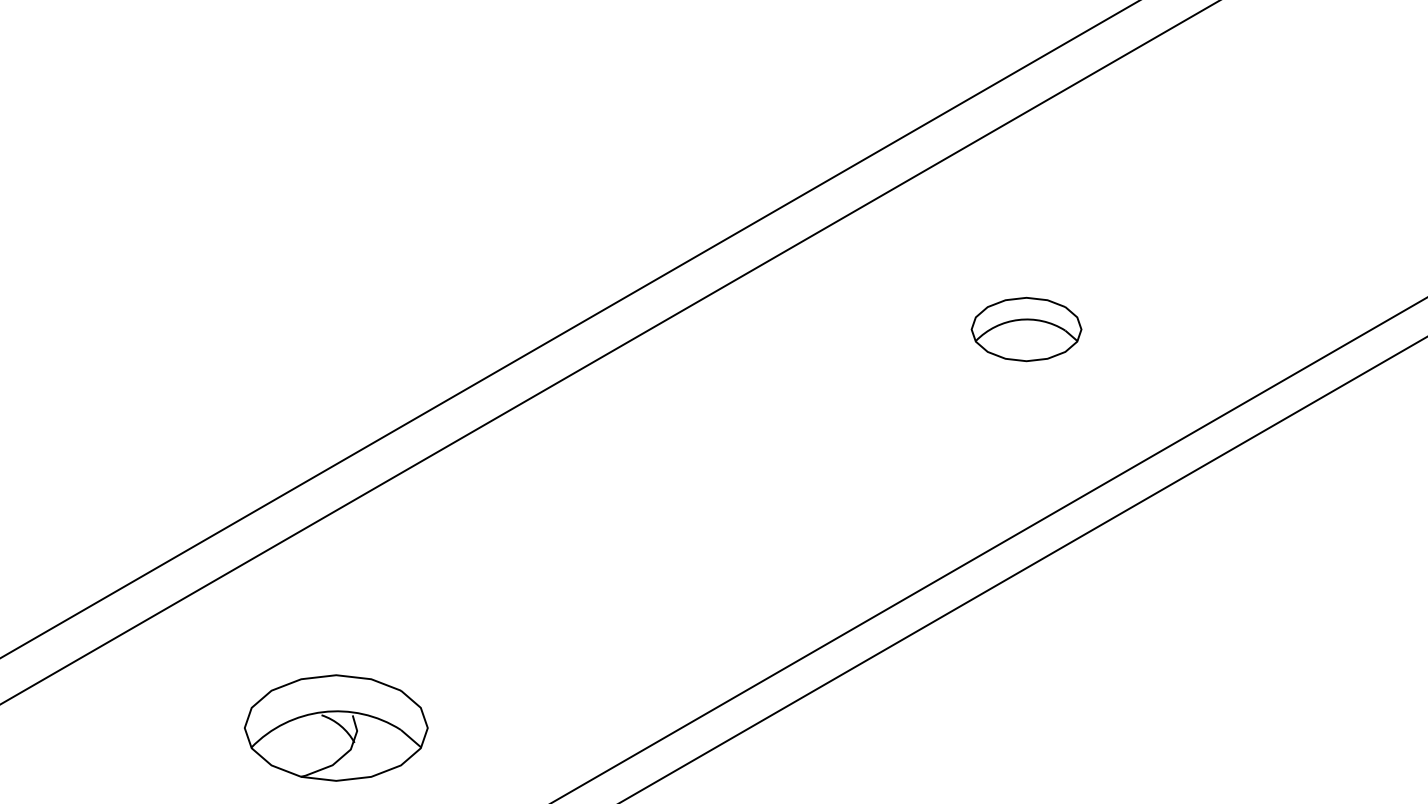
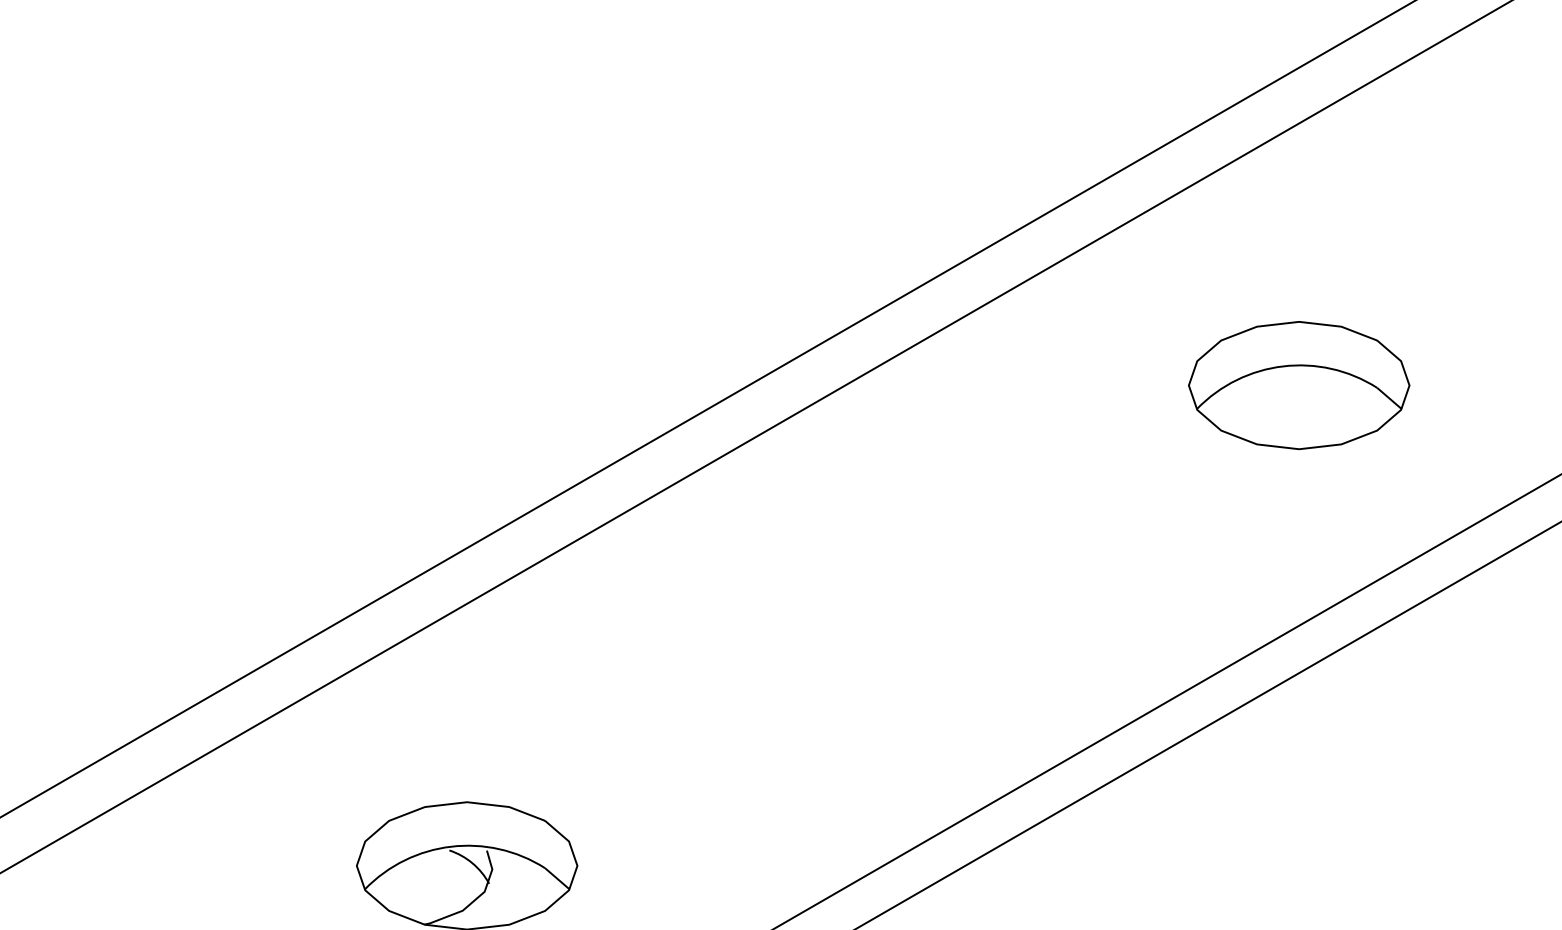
part: (1026, 329) -> (1299, 385), size x1.67

